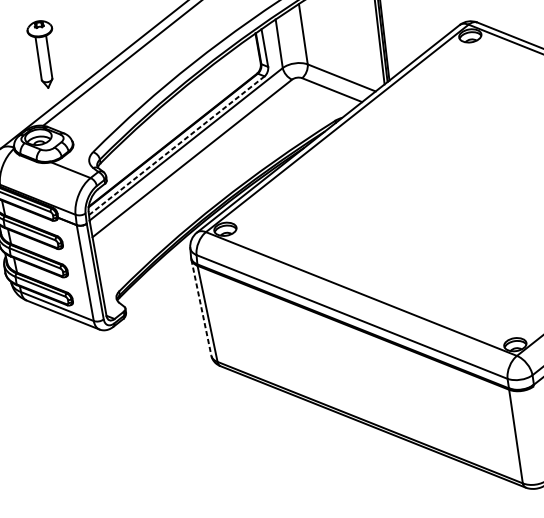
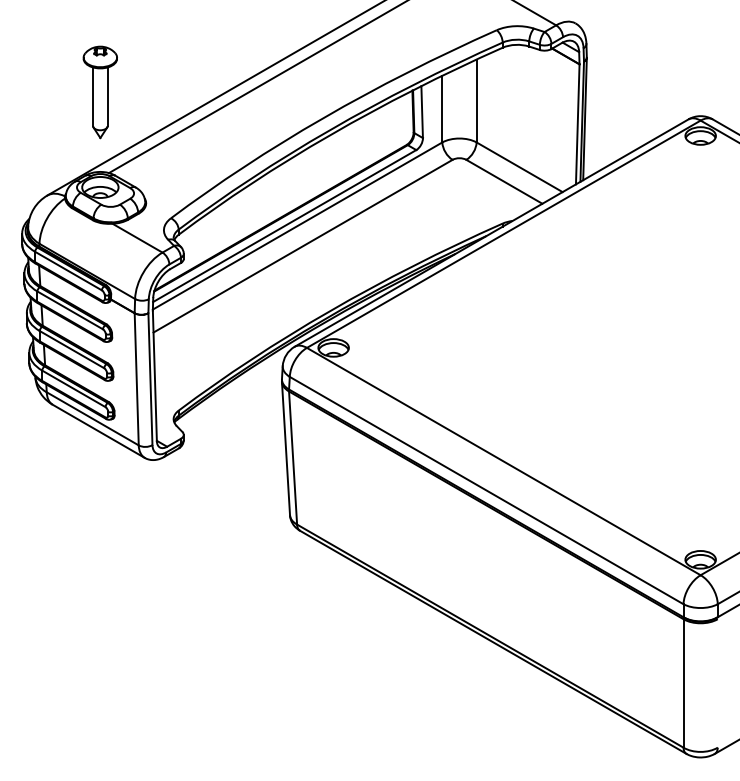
part: (42, 54) -> (99, 92), moved
line: (176, 146) -> (284, 226), dashed -> solid
line: (201, 307) -> (286, 448), dashed -> solid

